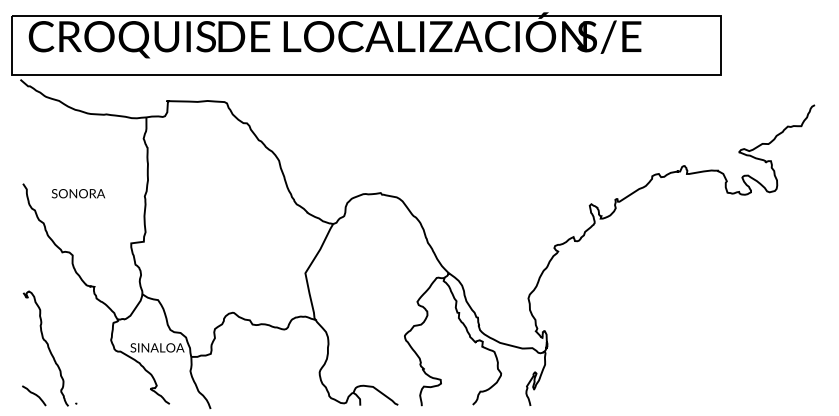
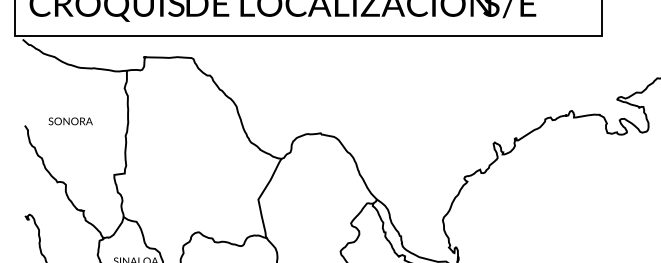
text: (77, 193) -> (69, 121), moved

